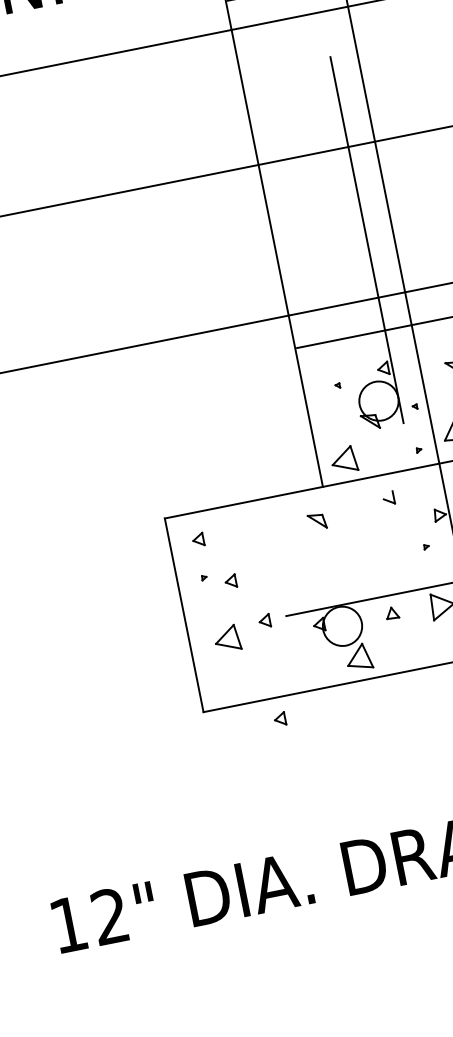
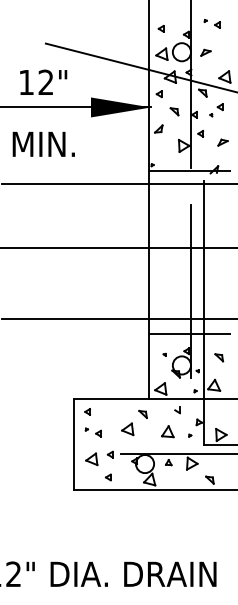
part: (376, 547) -> (167, 431), added
part: (290, 560) -> (127, 429), added
part: (278, 719) -> (107, 477), moved

